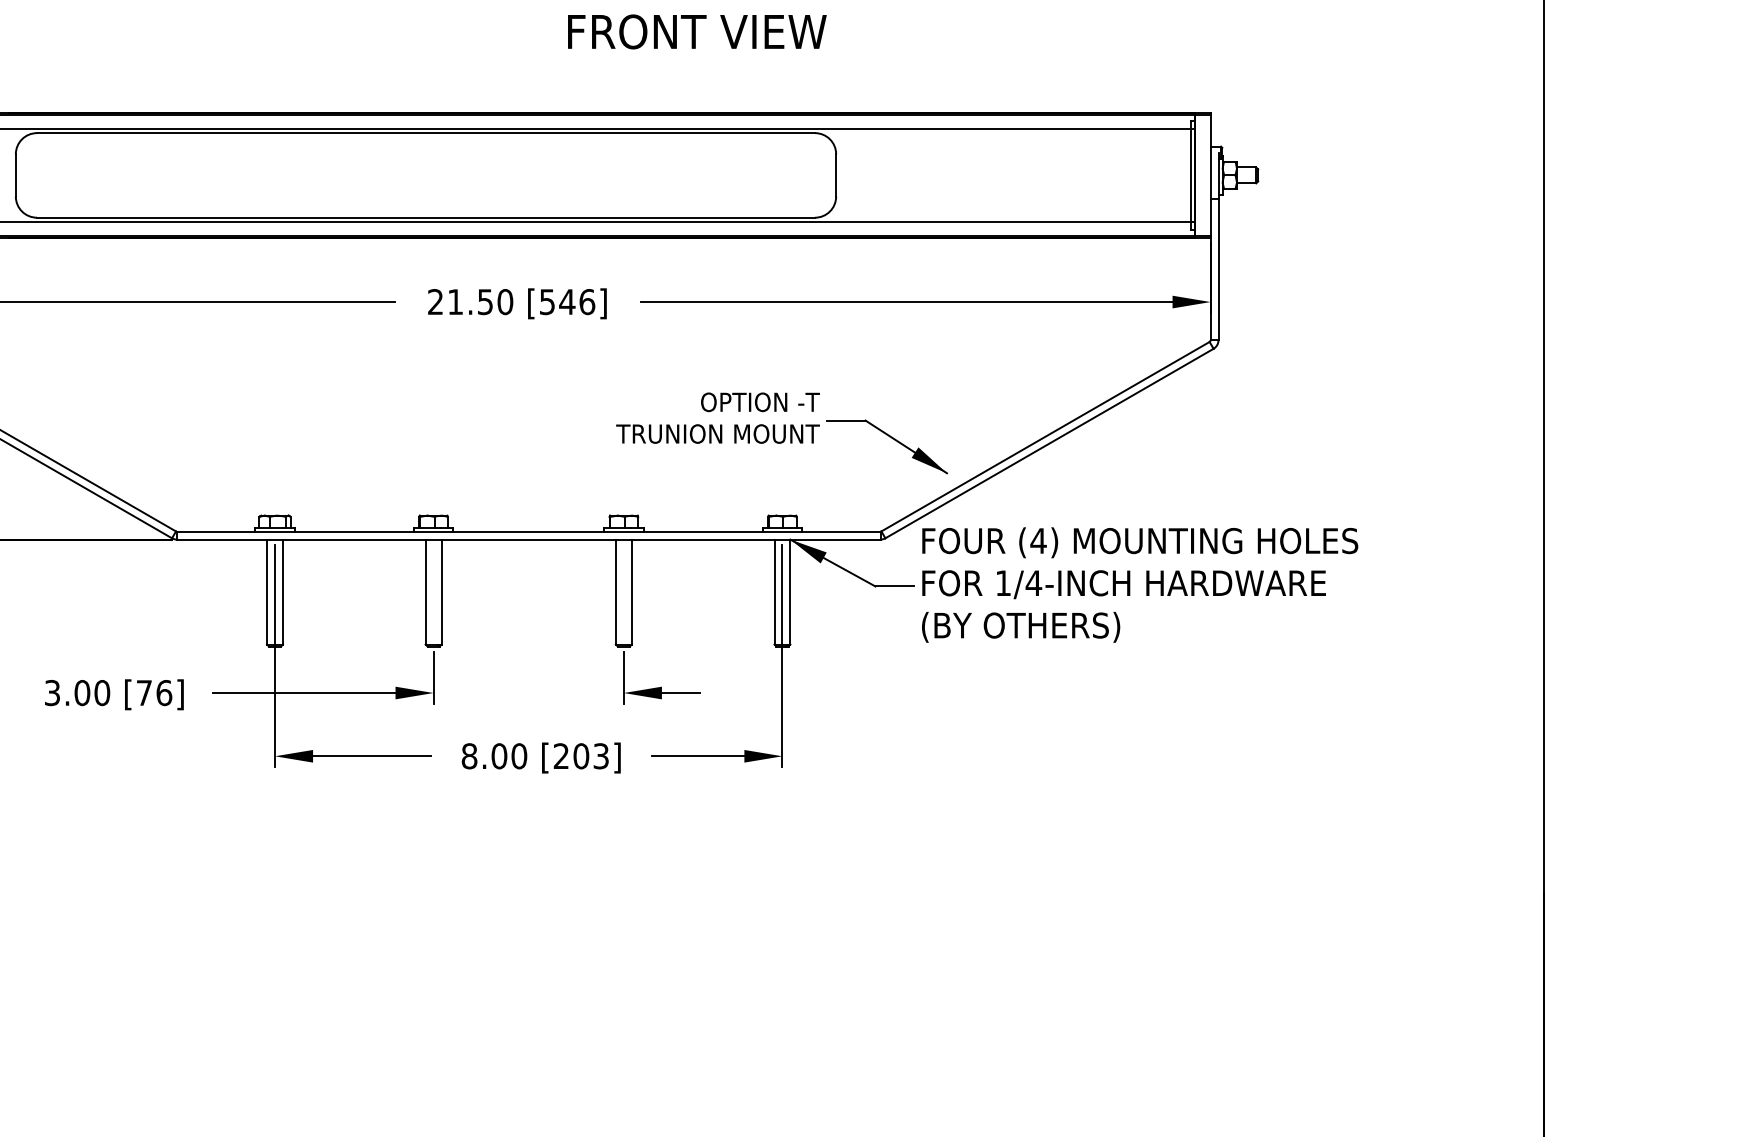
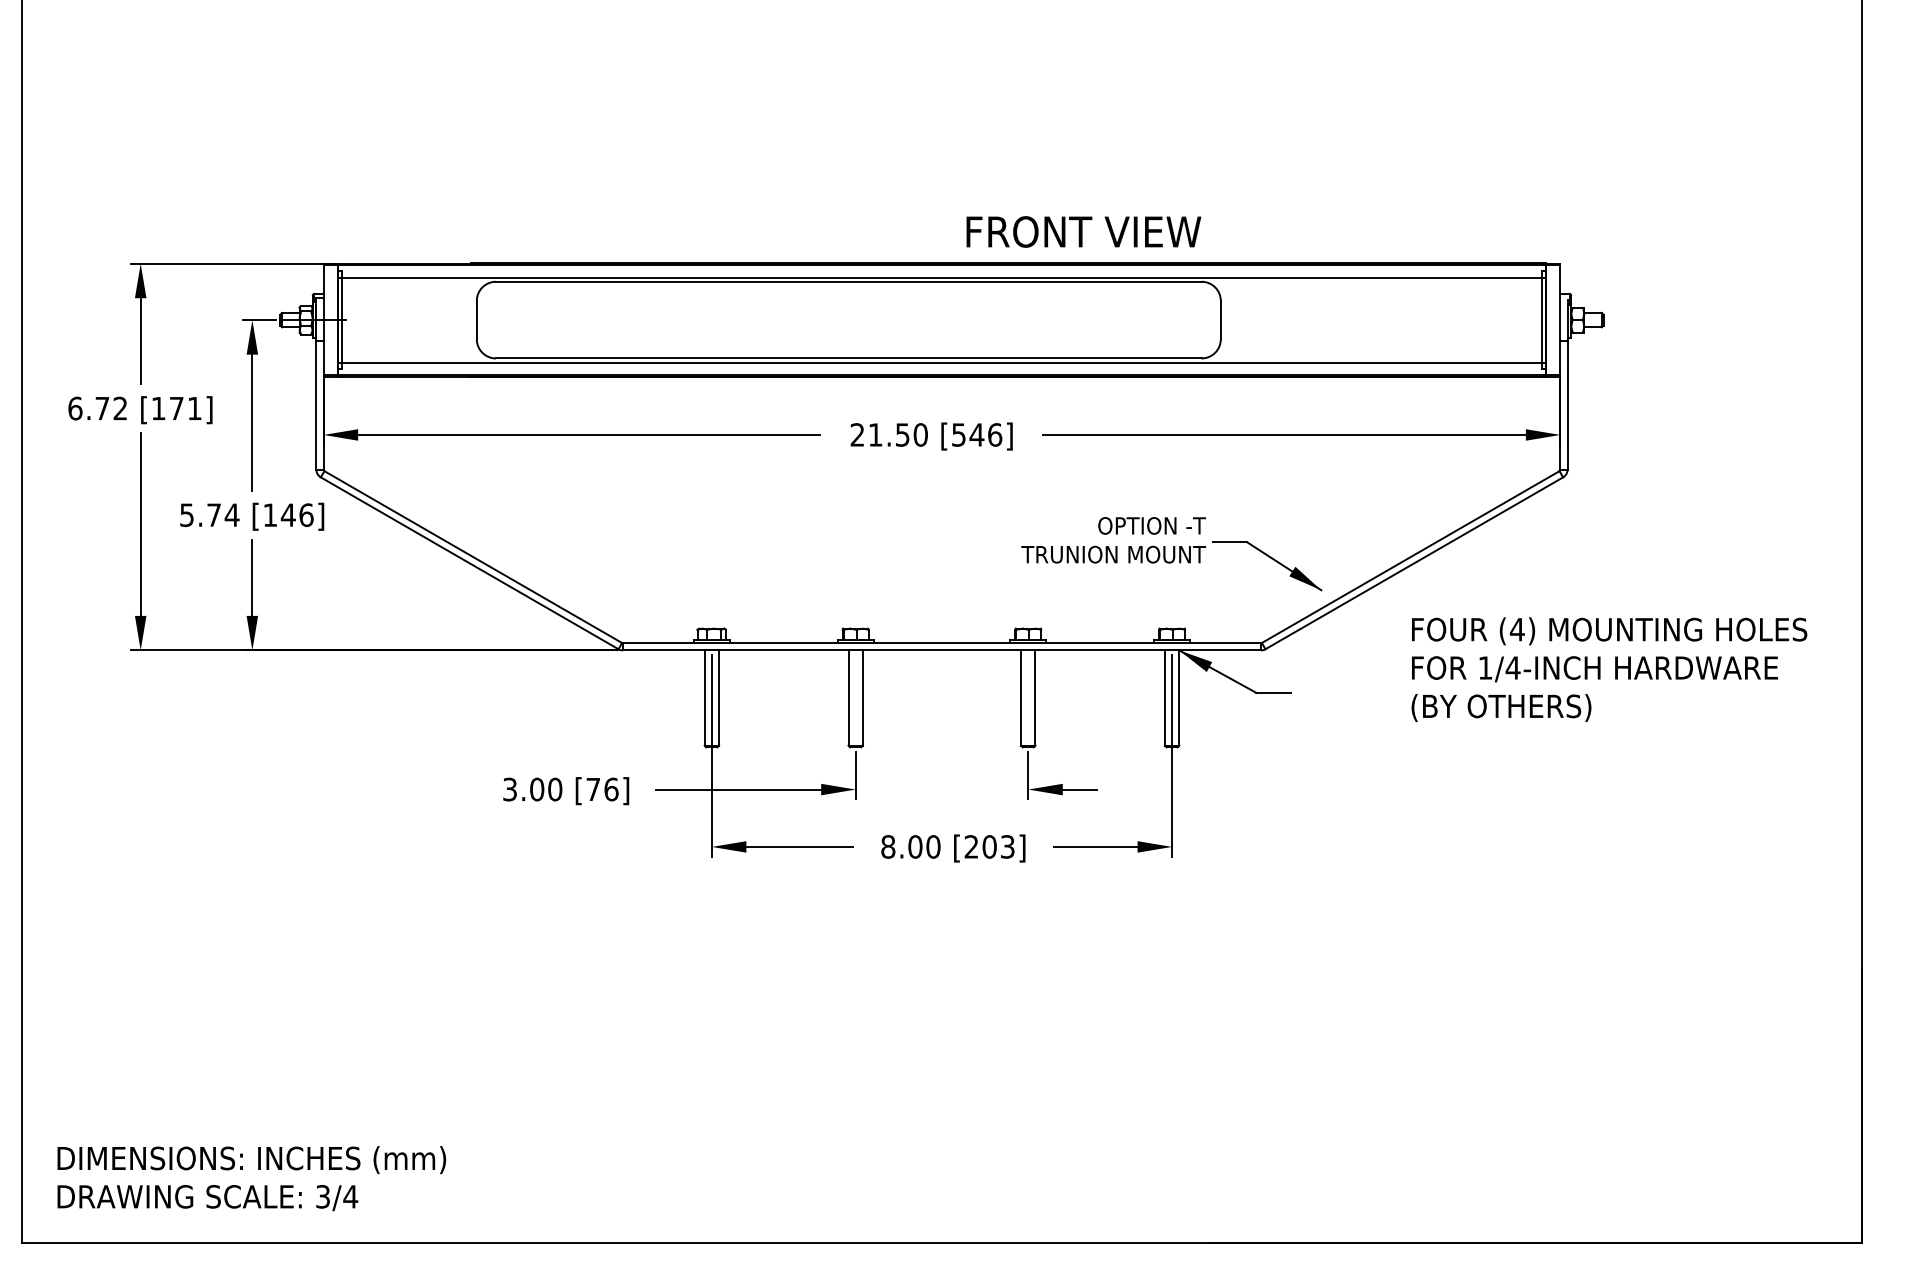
text: (696, 31) -> (1083, 231), moved
text: (1140, 584) -> (1609, 669), moved

